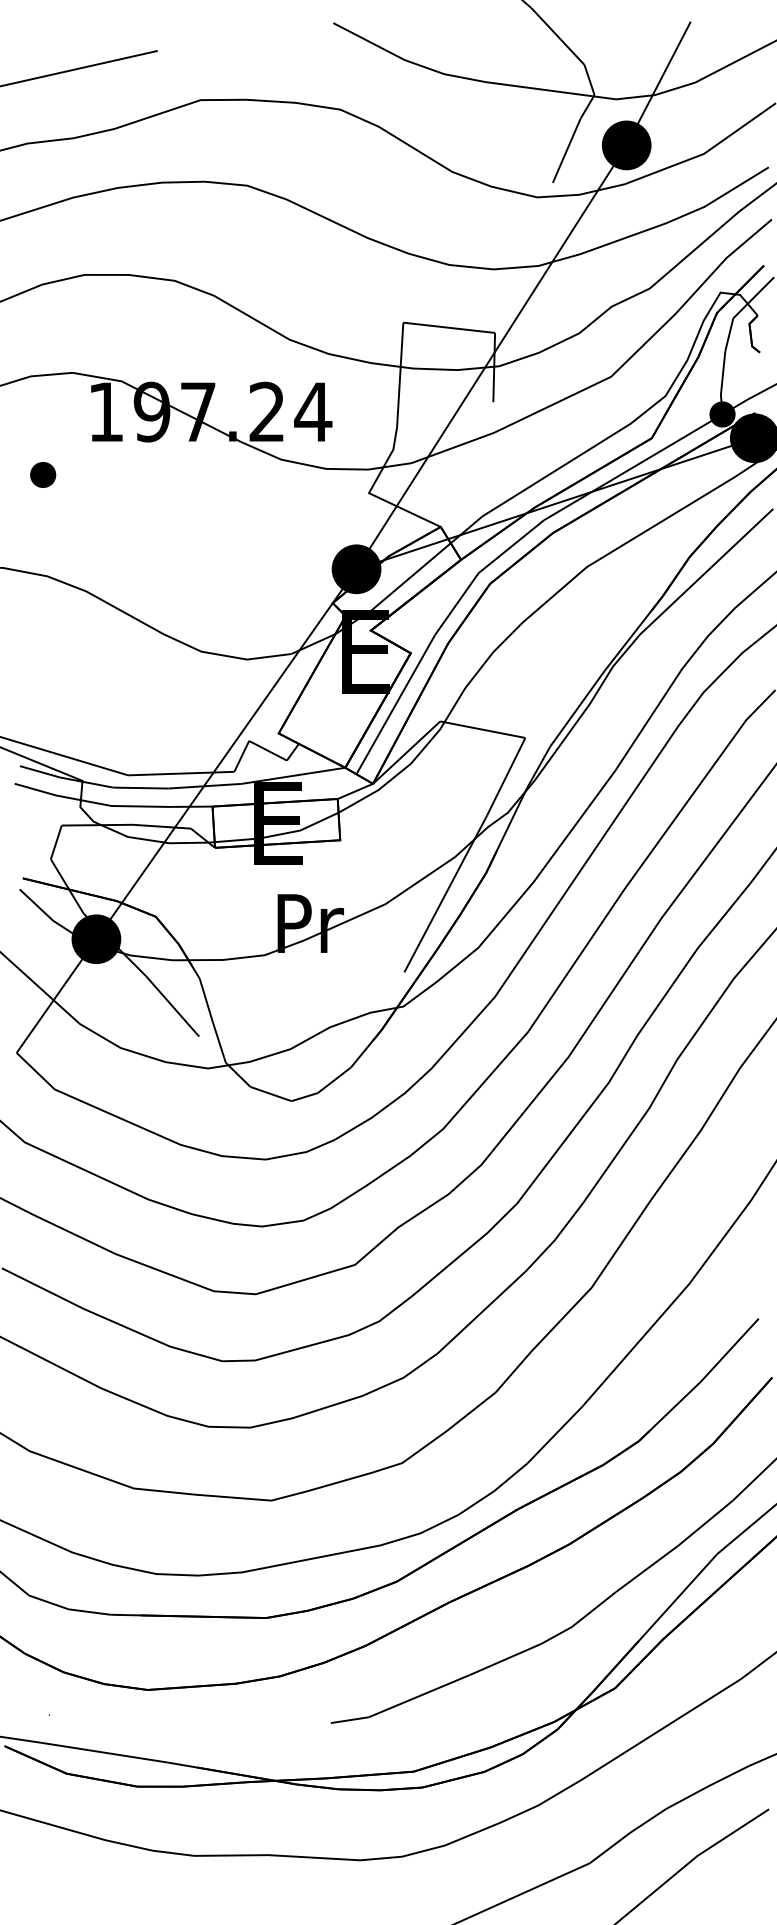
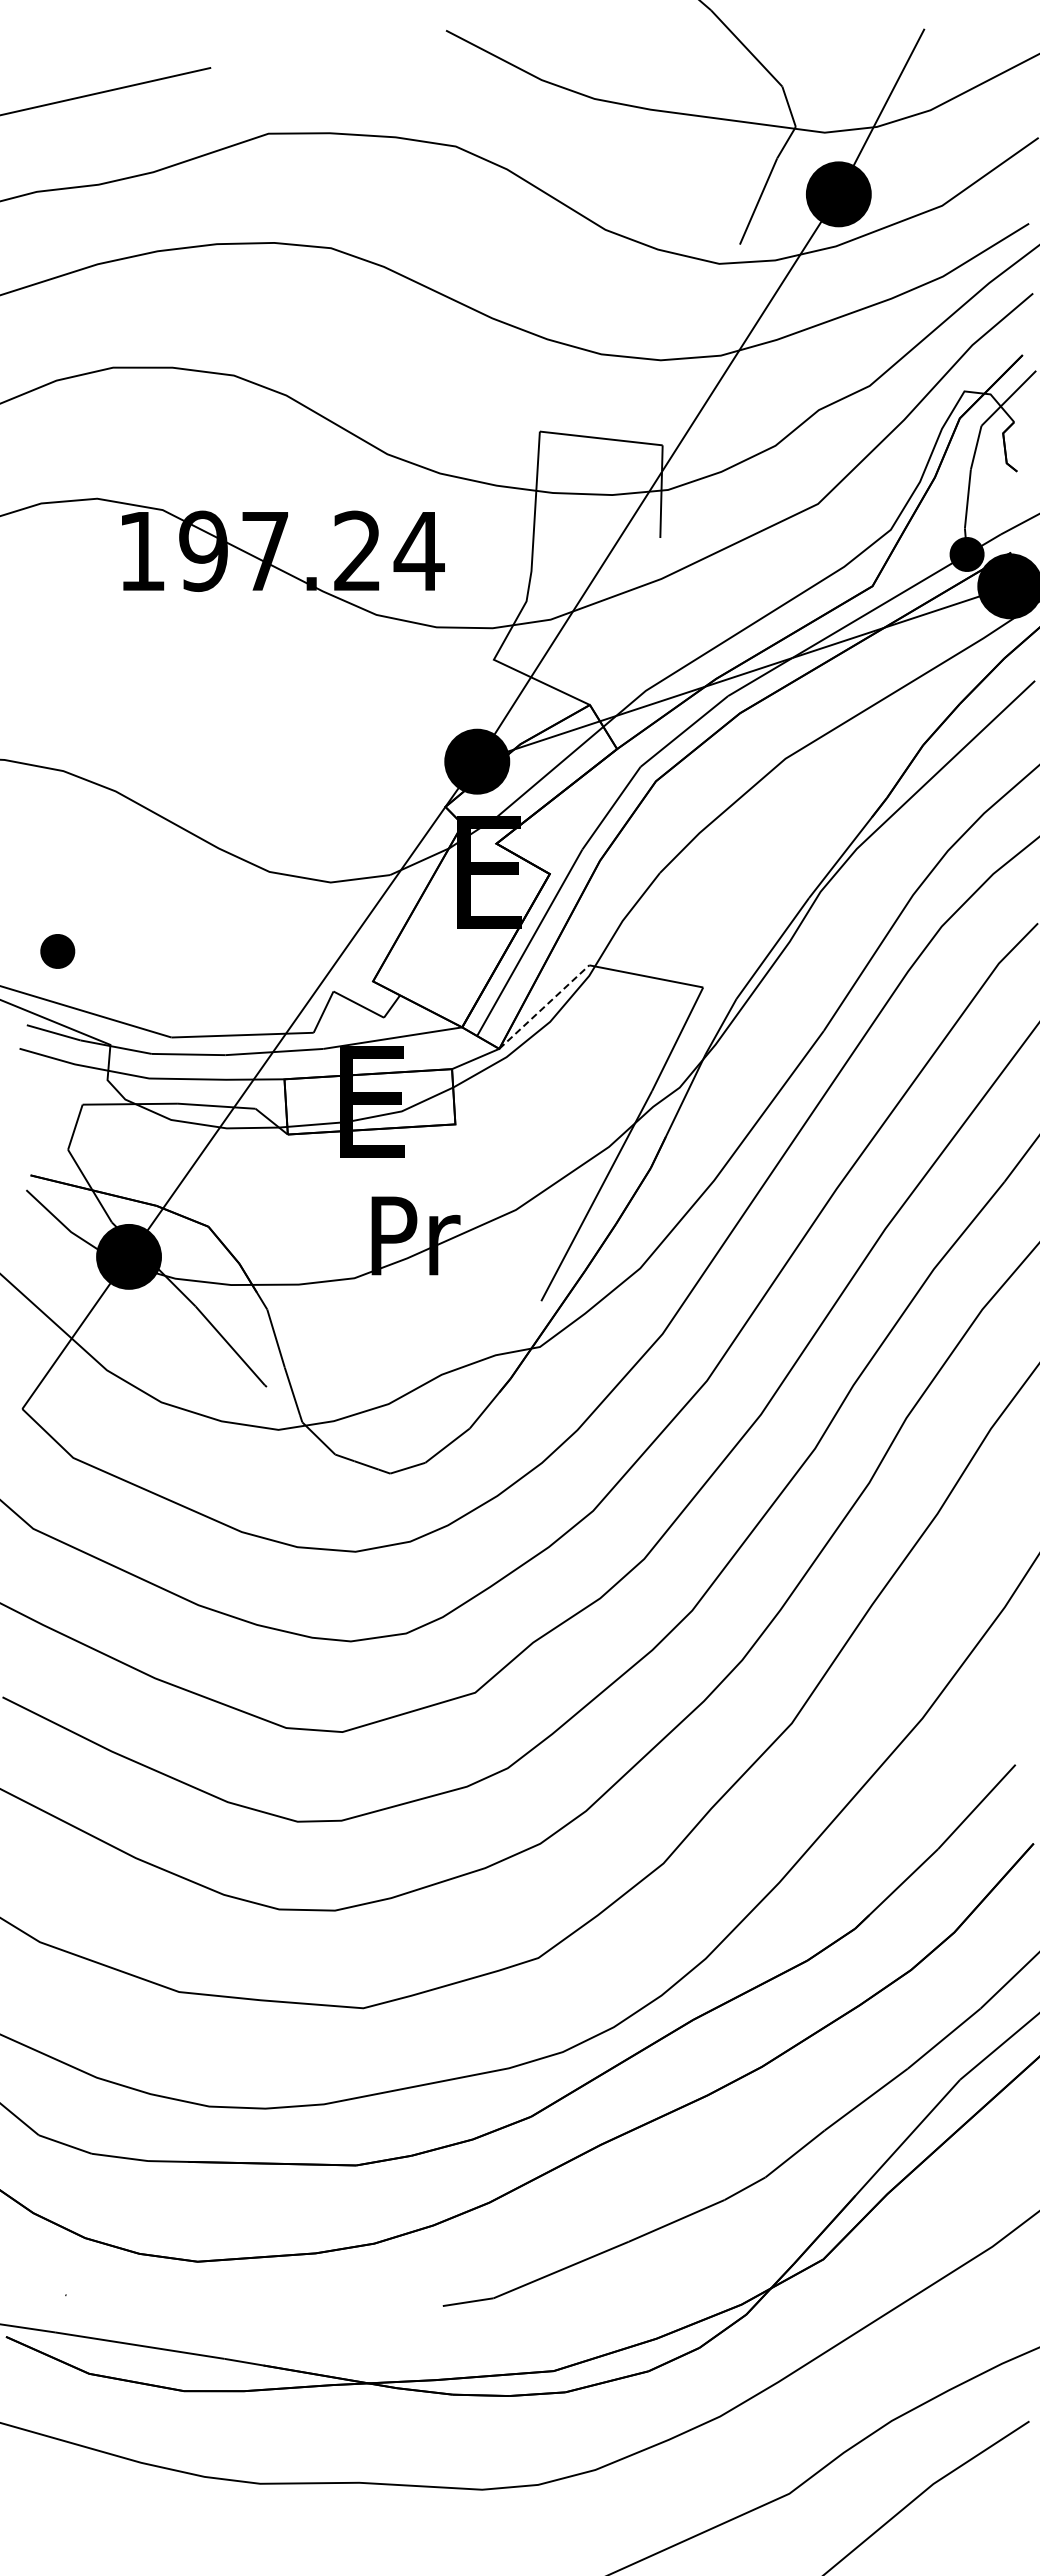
part: (42, 475) -> (57, 951), moved
line: (406, 752) -> (544, 1006), solid -> dashed

